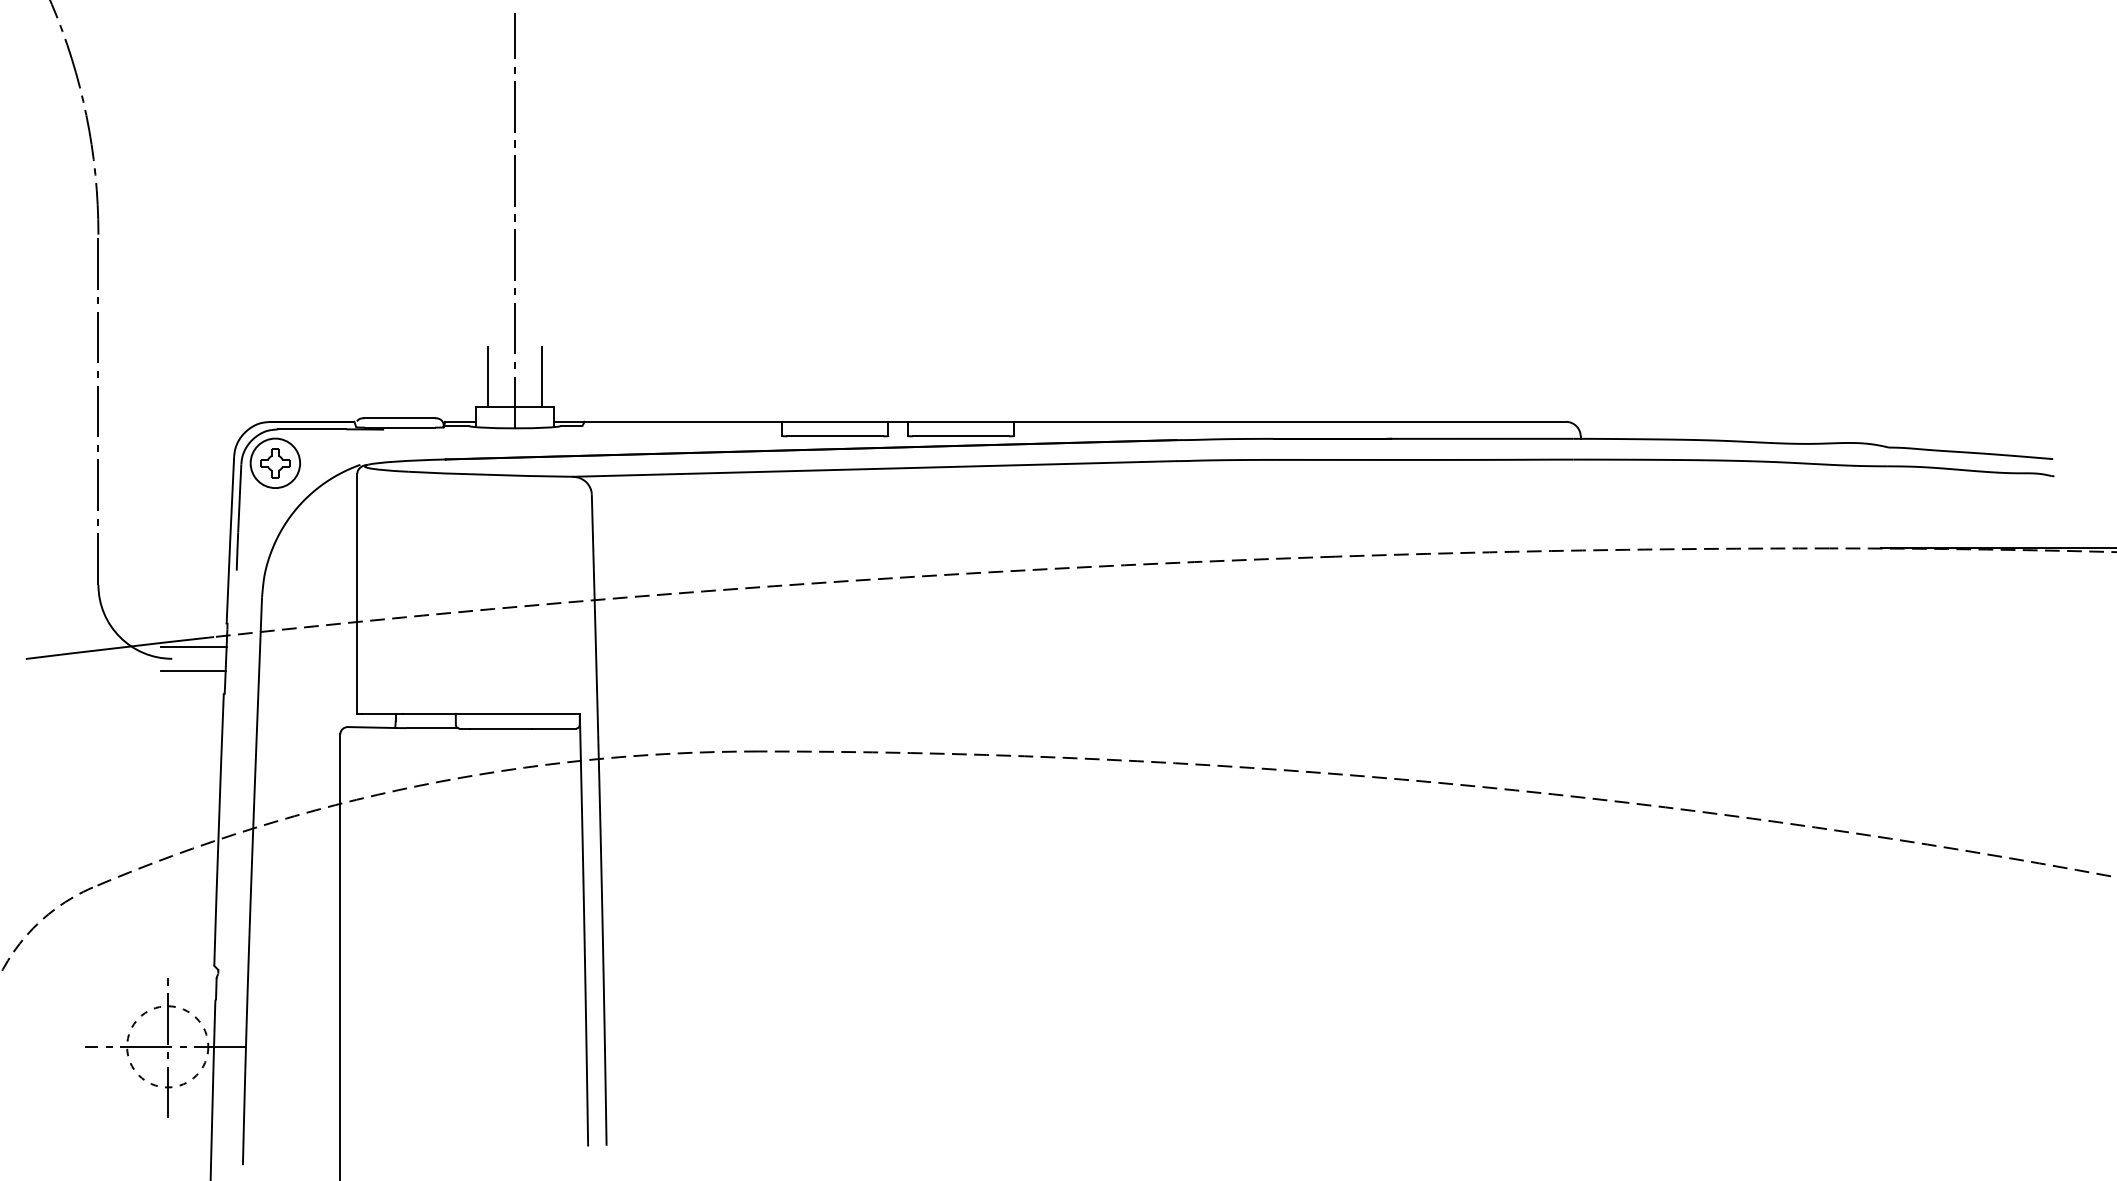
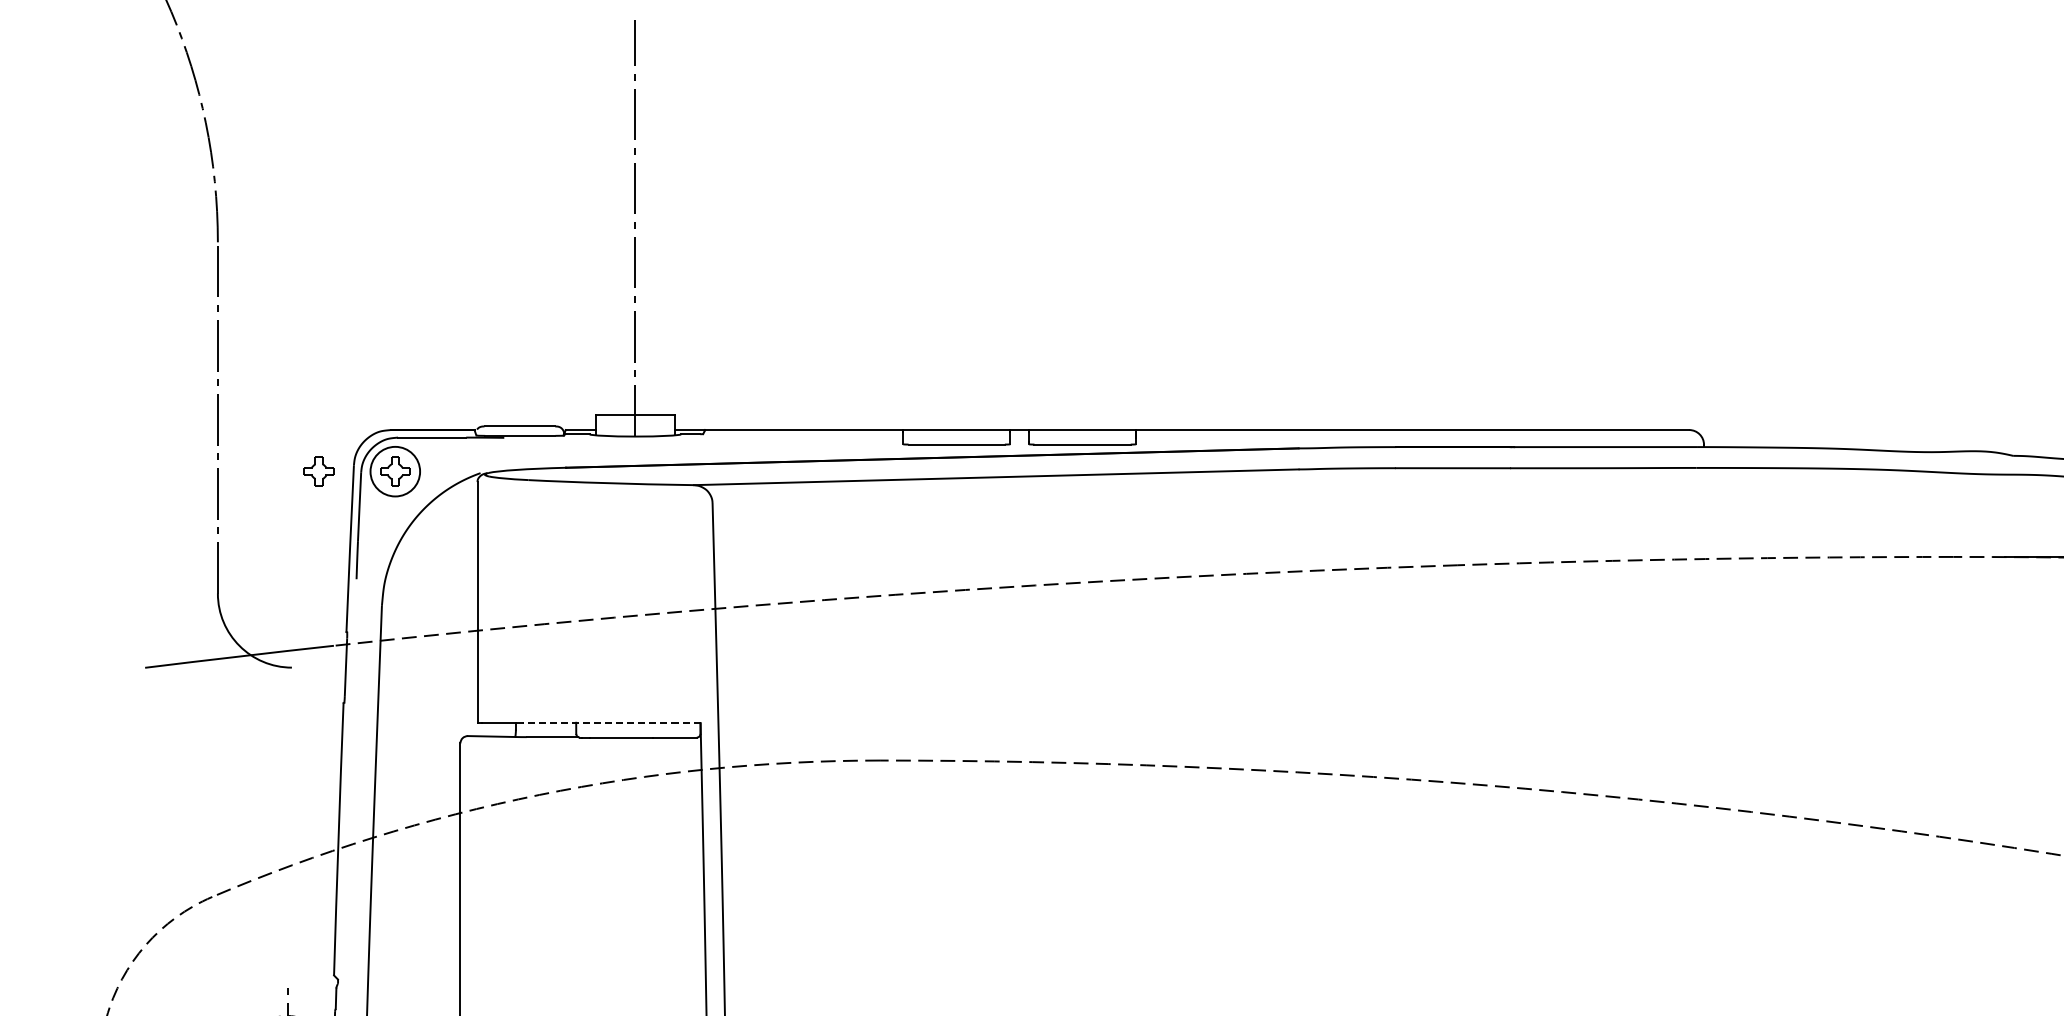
line: (487, 376) -> (607, 384), removed
line: (541, 376) -> (662, 384), removed
part: (199, 463) -> (319, 471), added
line: (193, 647) -> (313, 656), removed
line: (192, 670) -> (312, 679), removed
line: (491, 713) -> (611, 722), solid -> dashed

